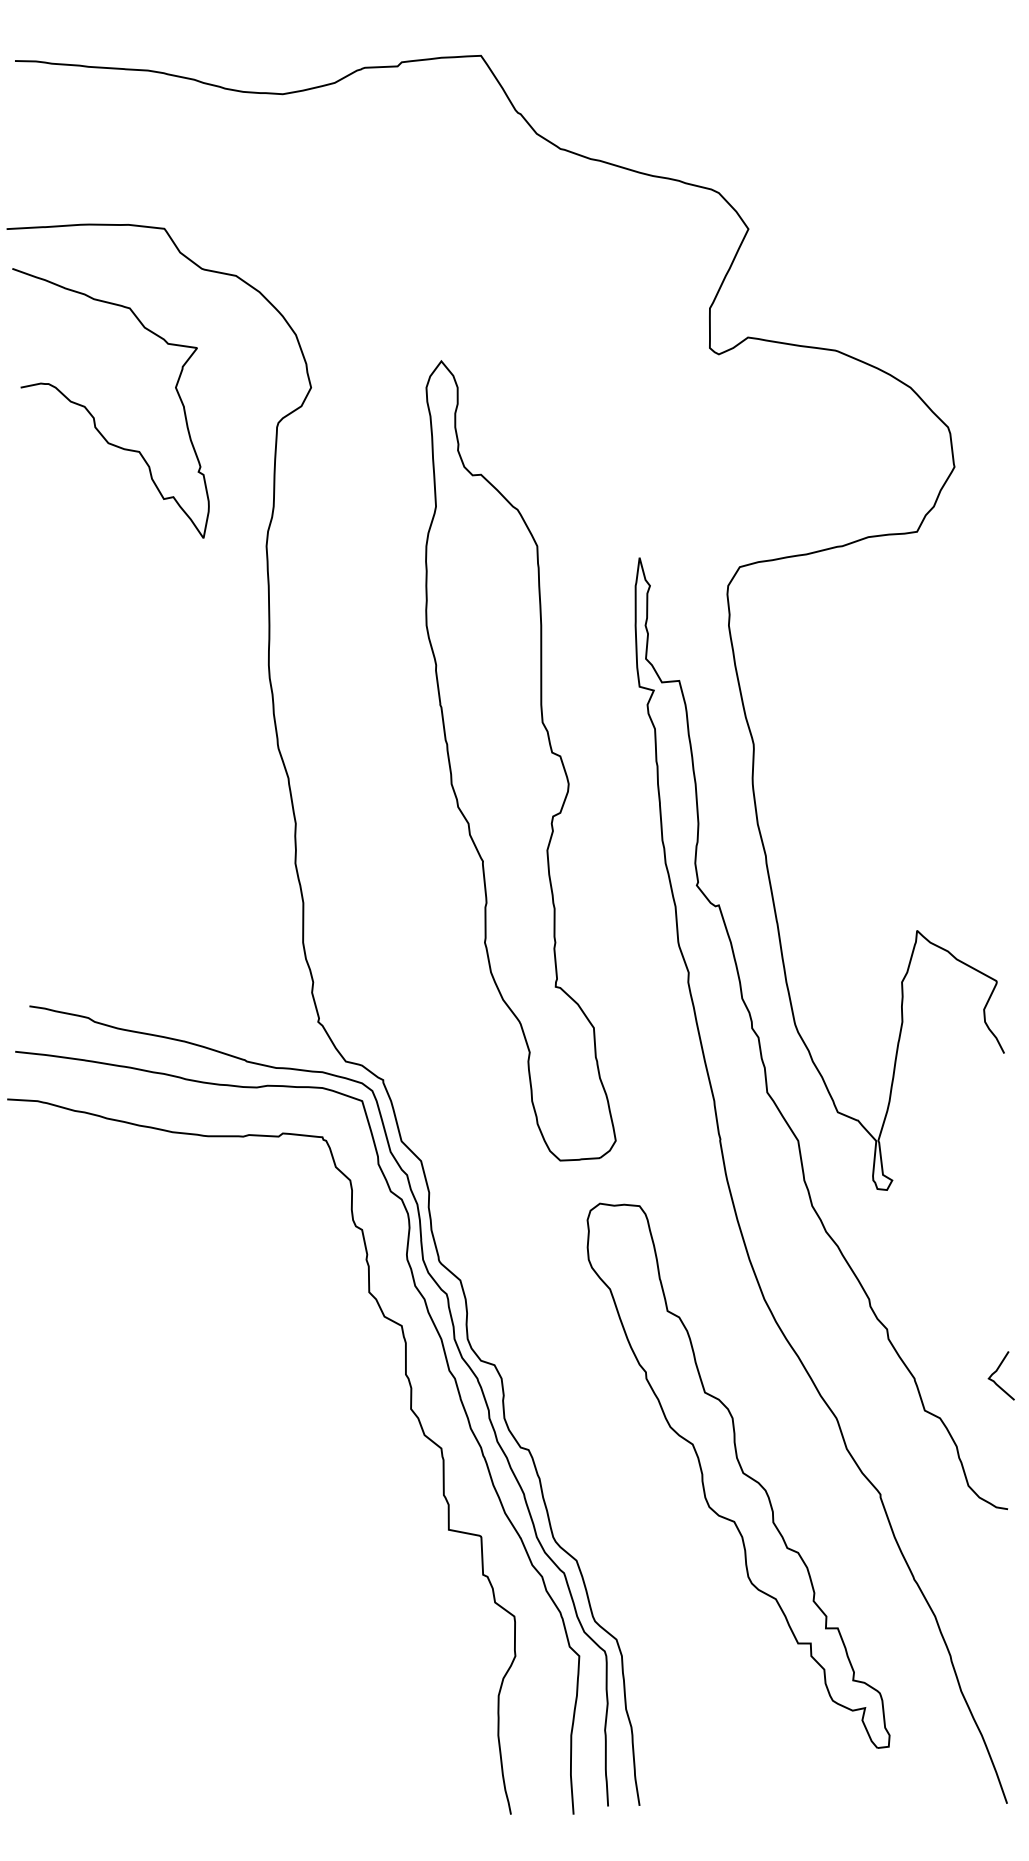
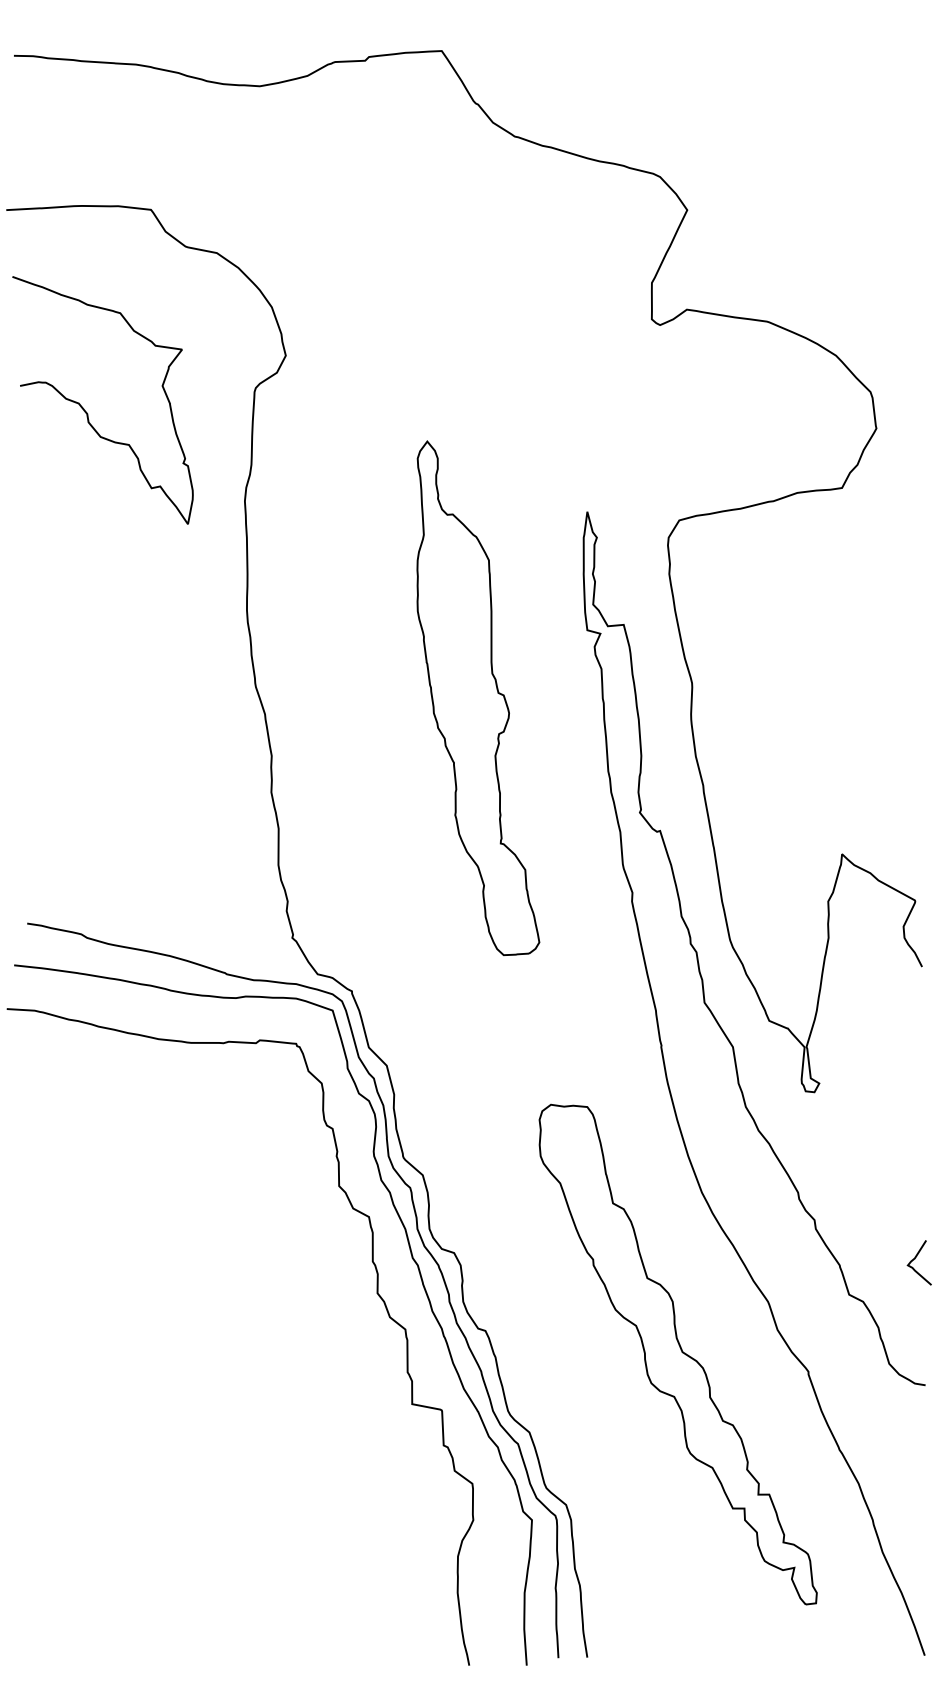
curve: (92, 414) -> (86, 410), moved
part: (520, 760) -> (478, 697), size x0.7

